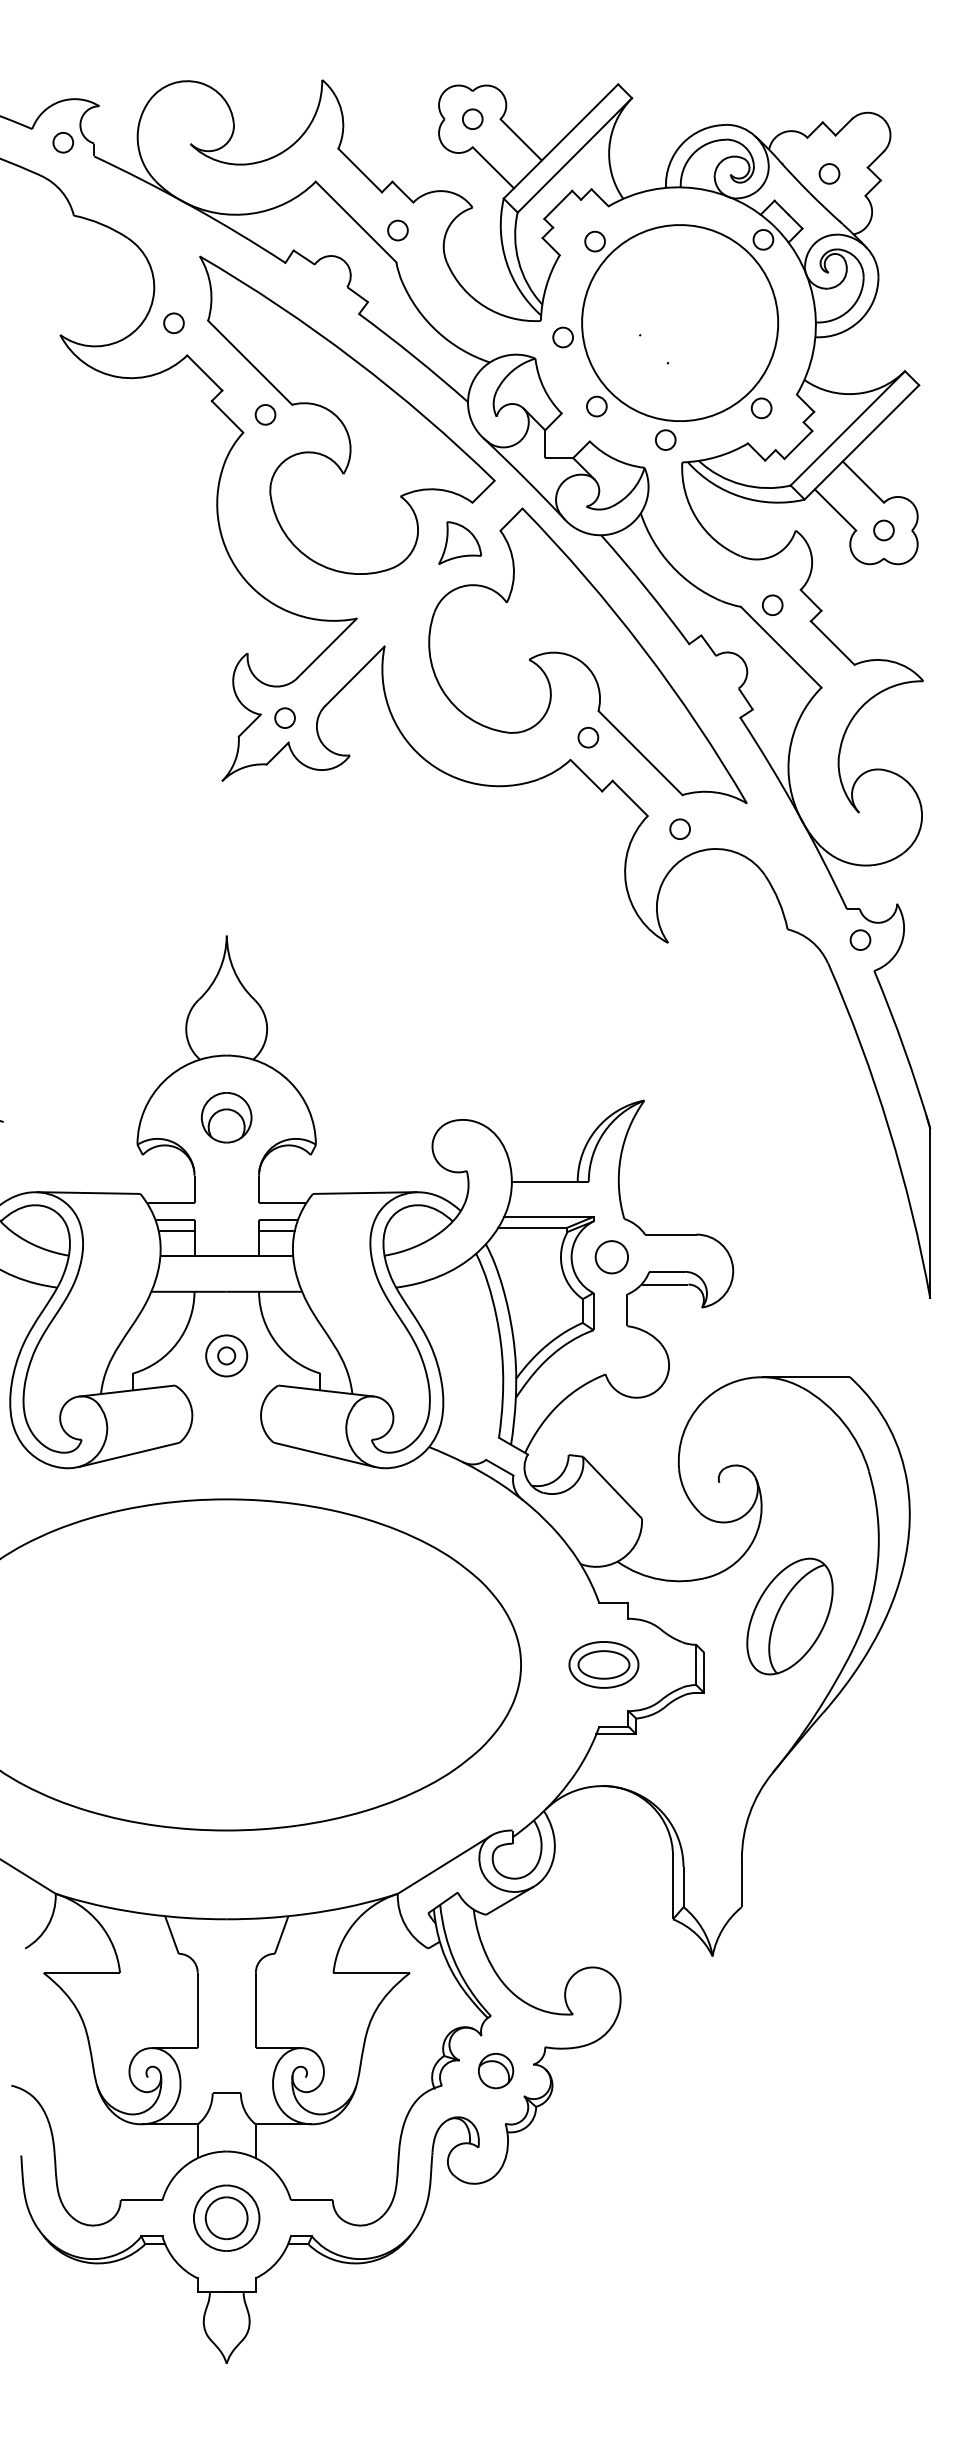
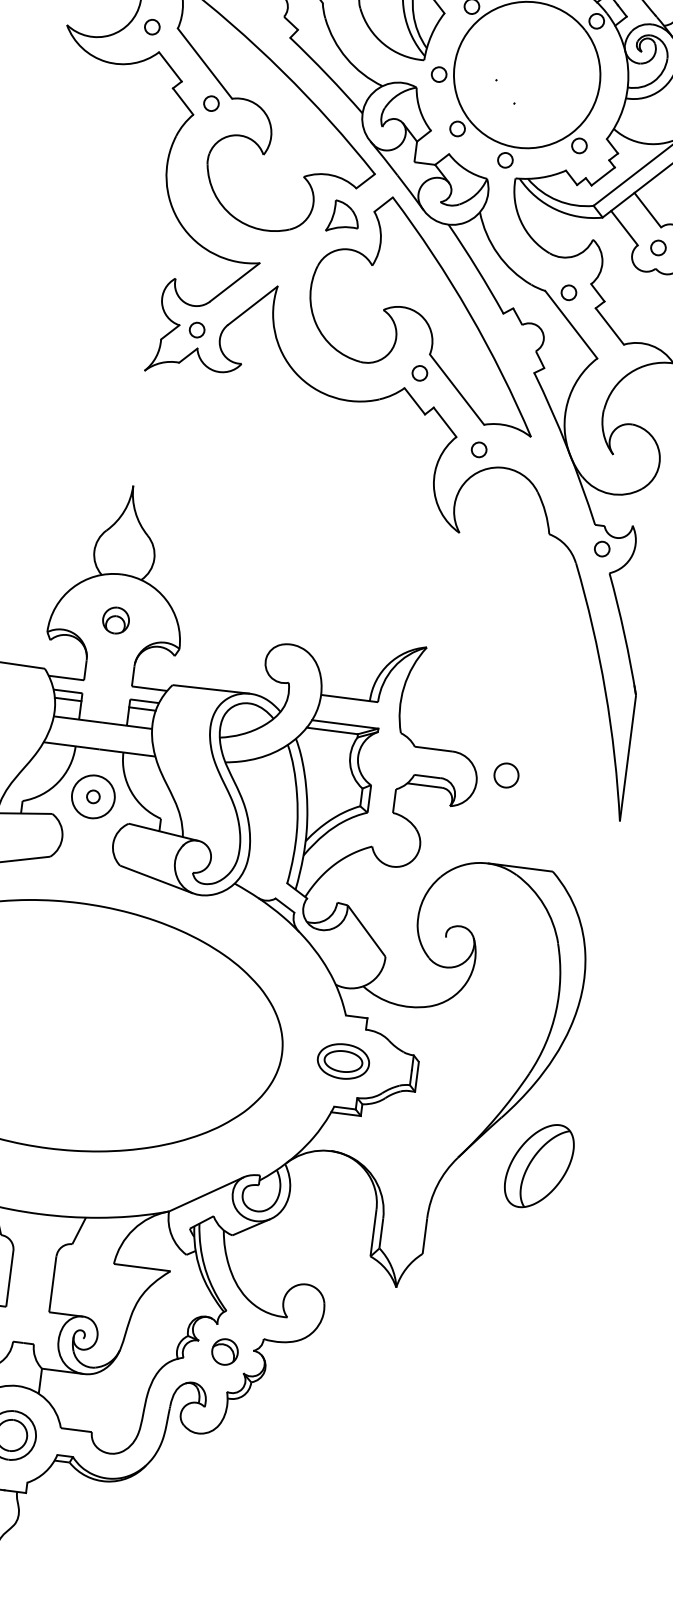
part: (226, 1117) -> (115, 620), size x0.7
circle: (611, 1257) -> (506, 775), moved
circle: (226, 1355) -> (93, 796), size x1.4
part: (789, 1616) -> (538, 1166), moved

